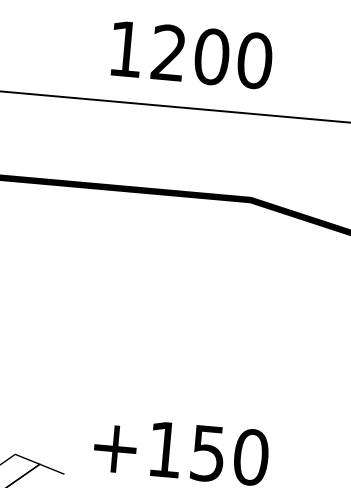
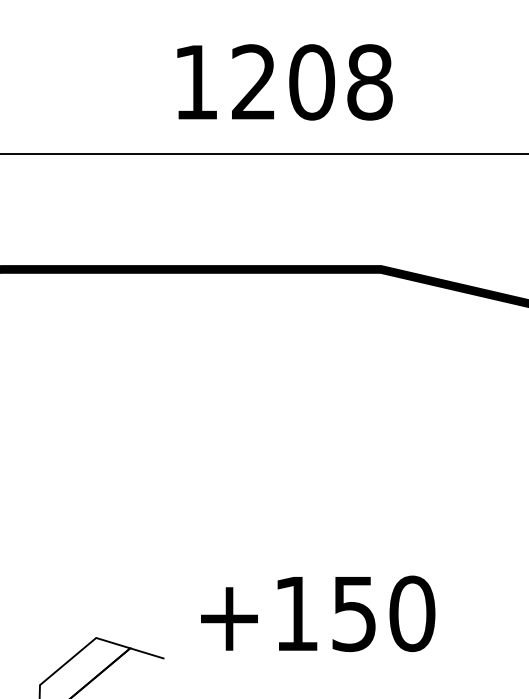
text: (254, 60) -> (369, 82), 1200 -> 1208

